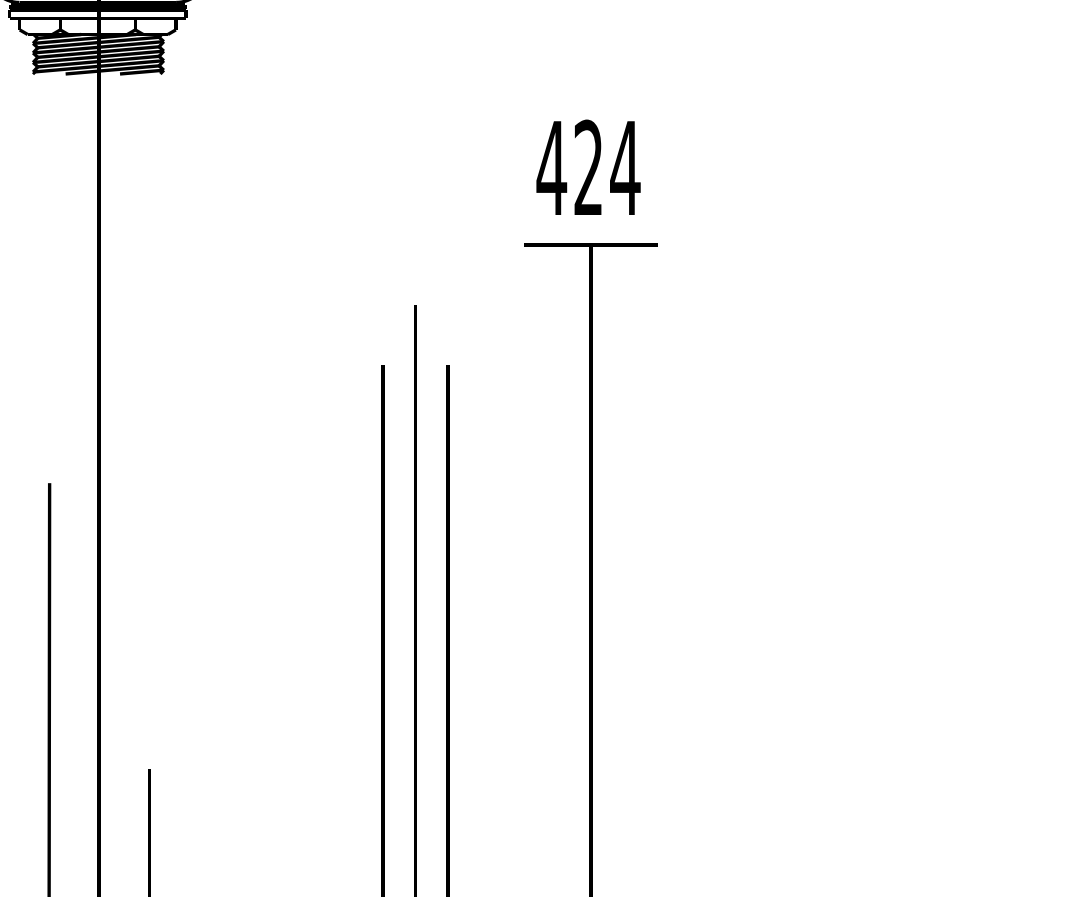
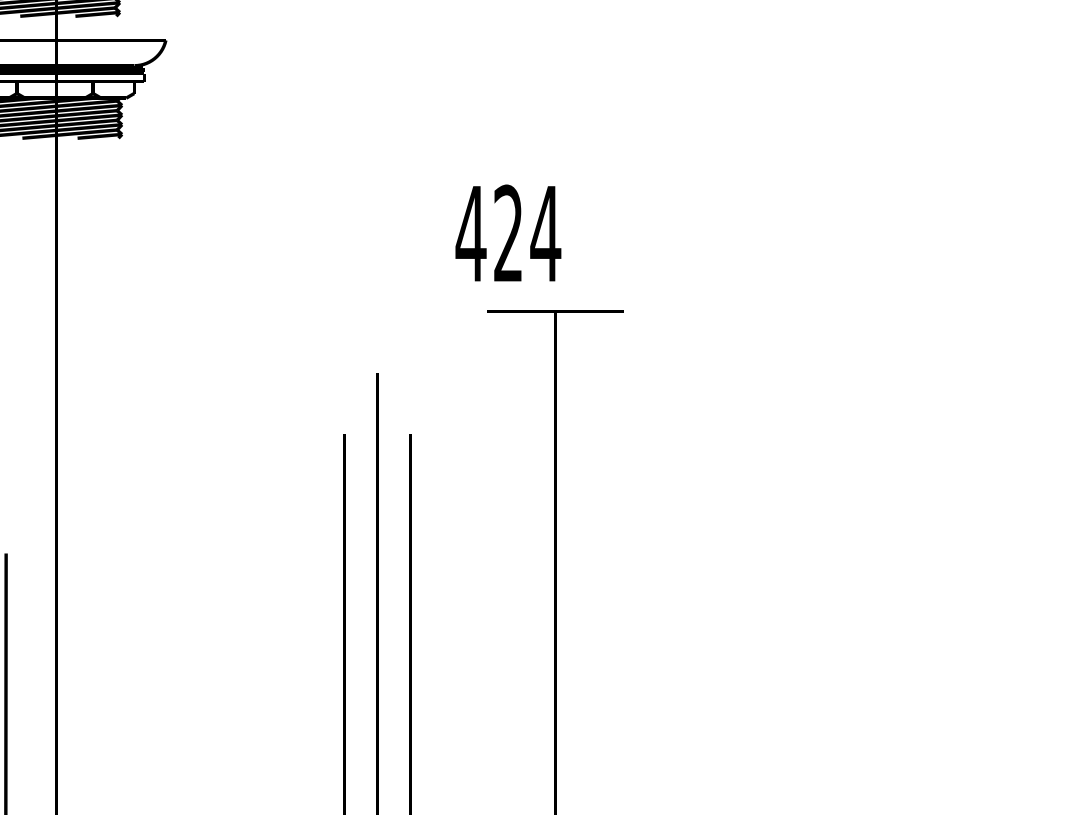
text: (588, 166) -> (508, 232), moved

